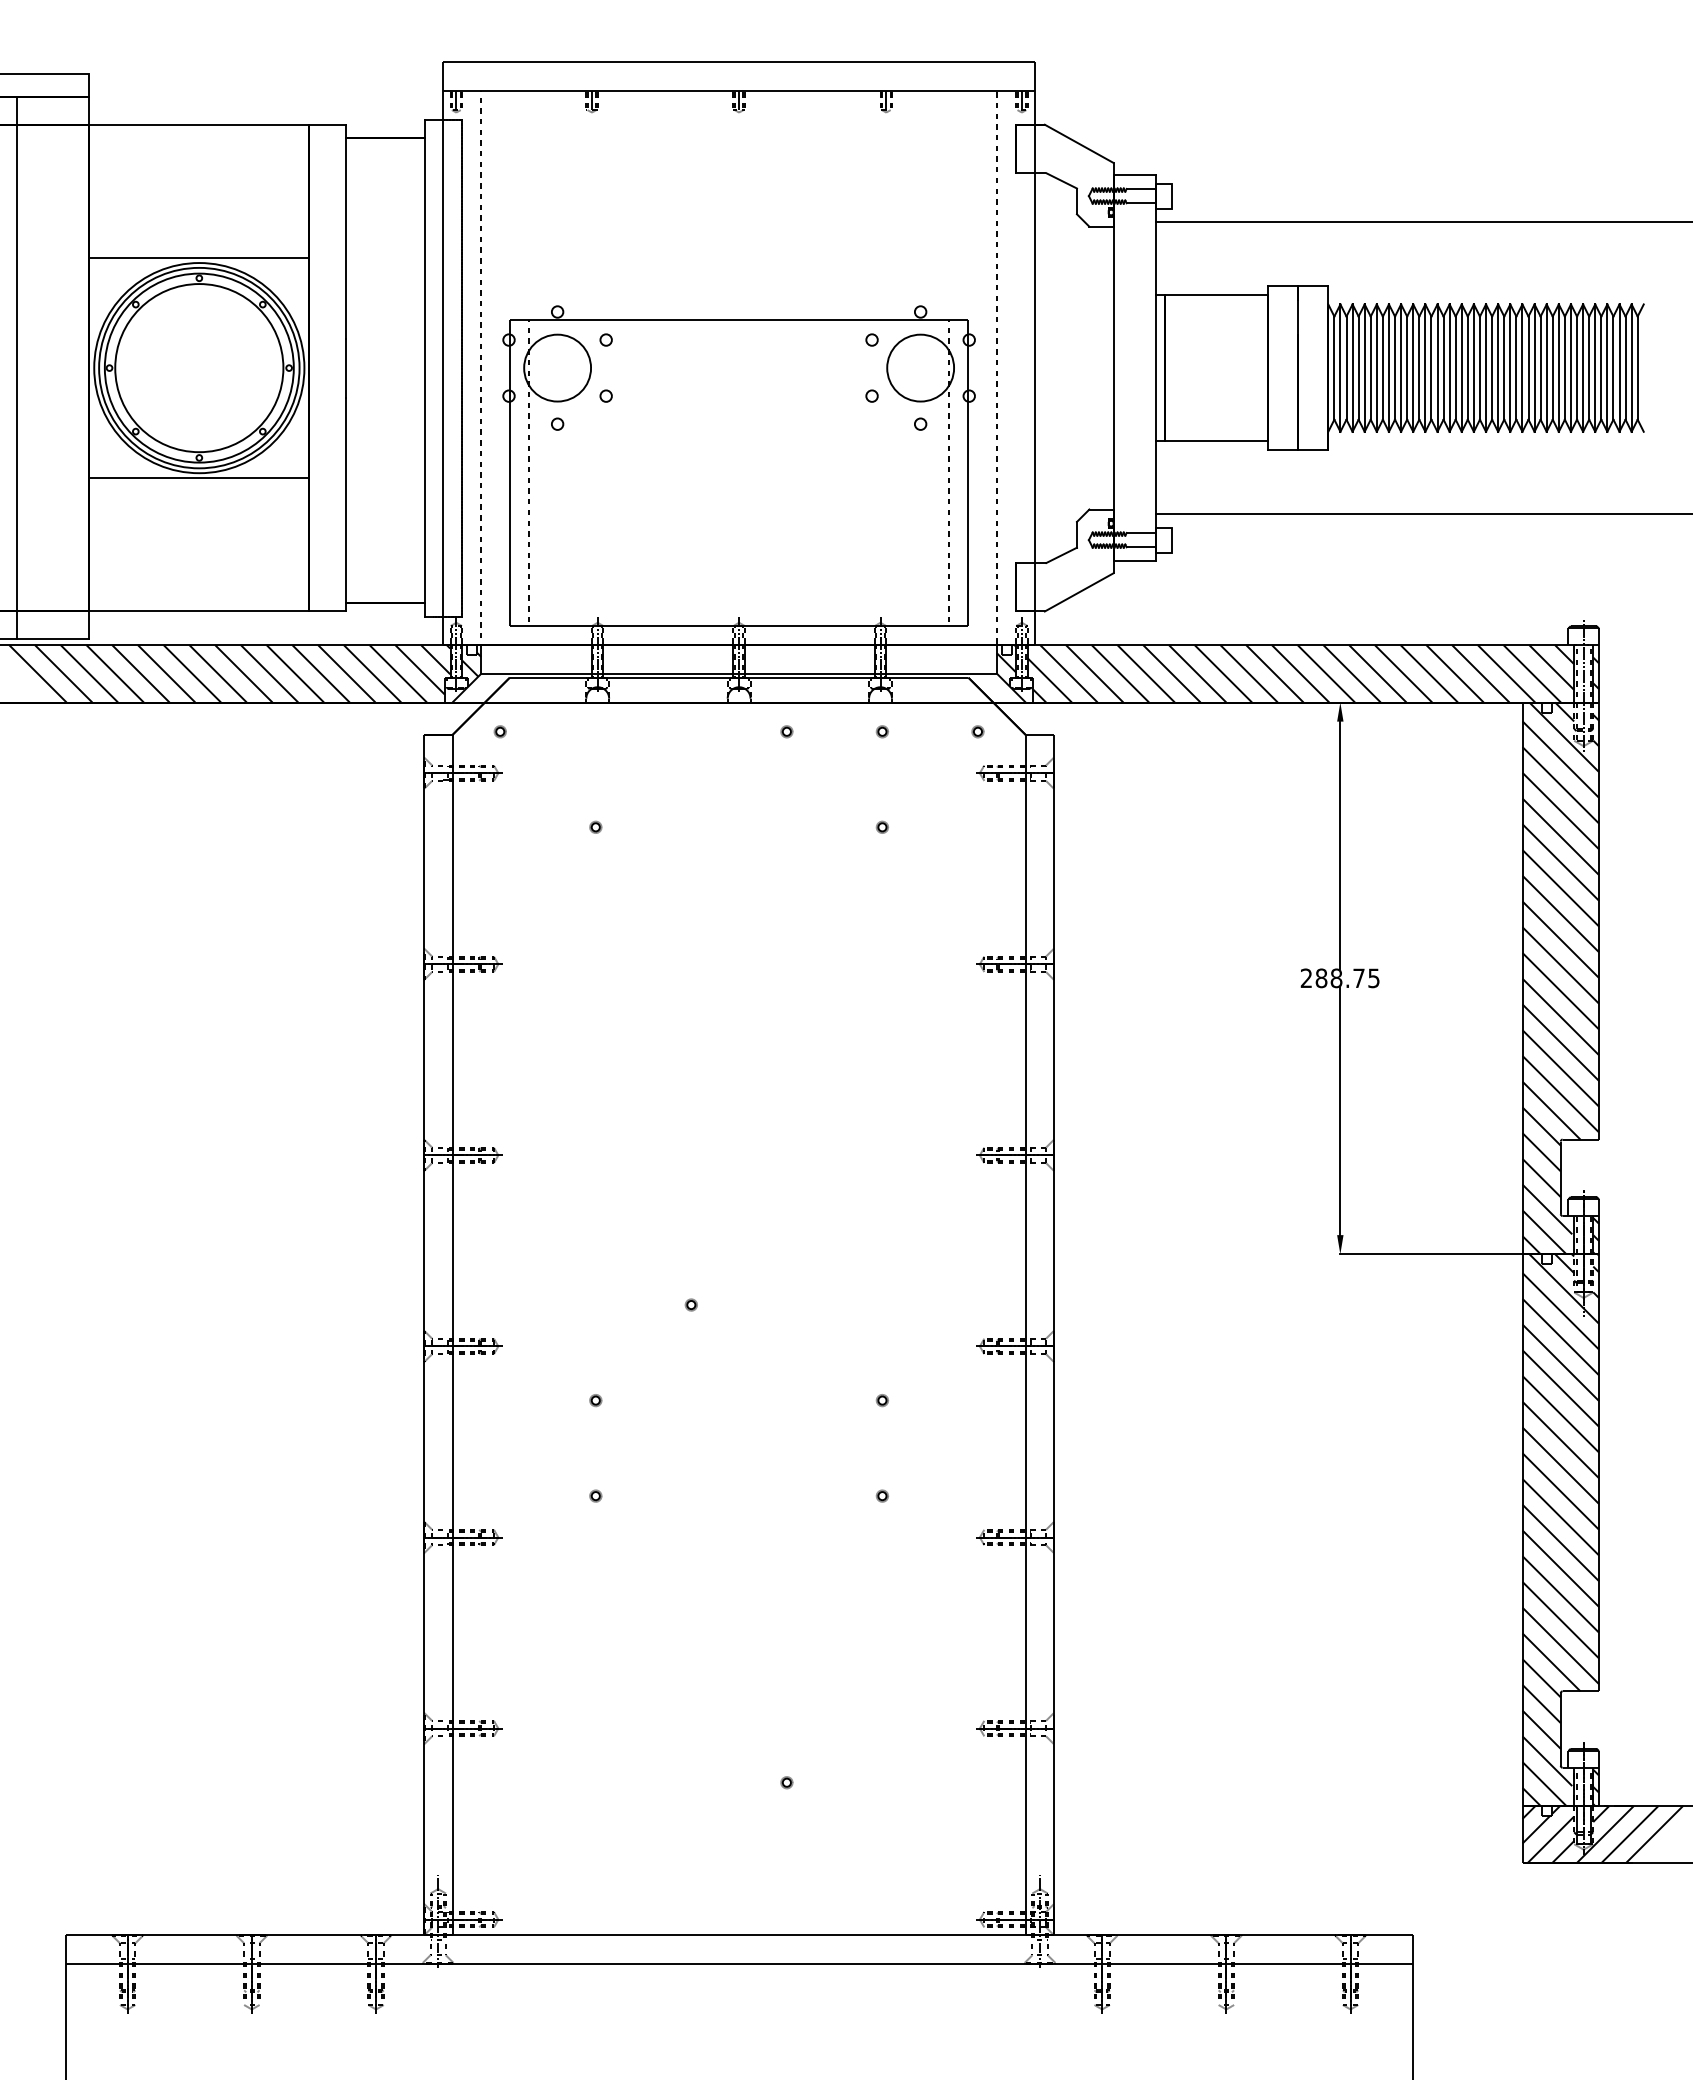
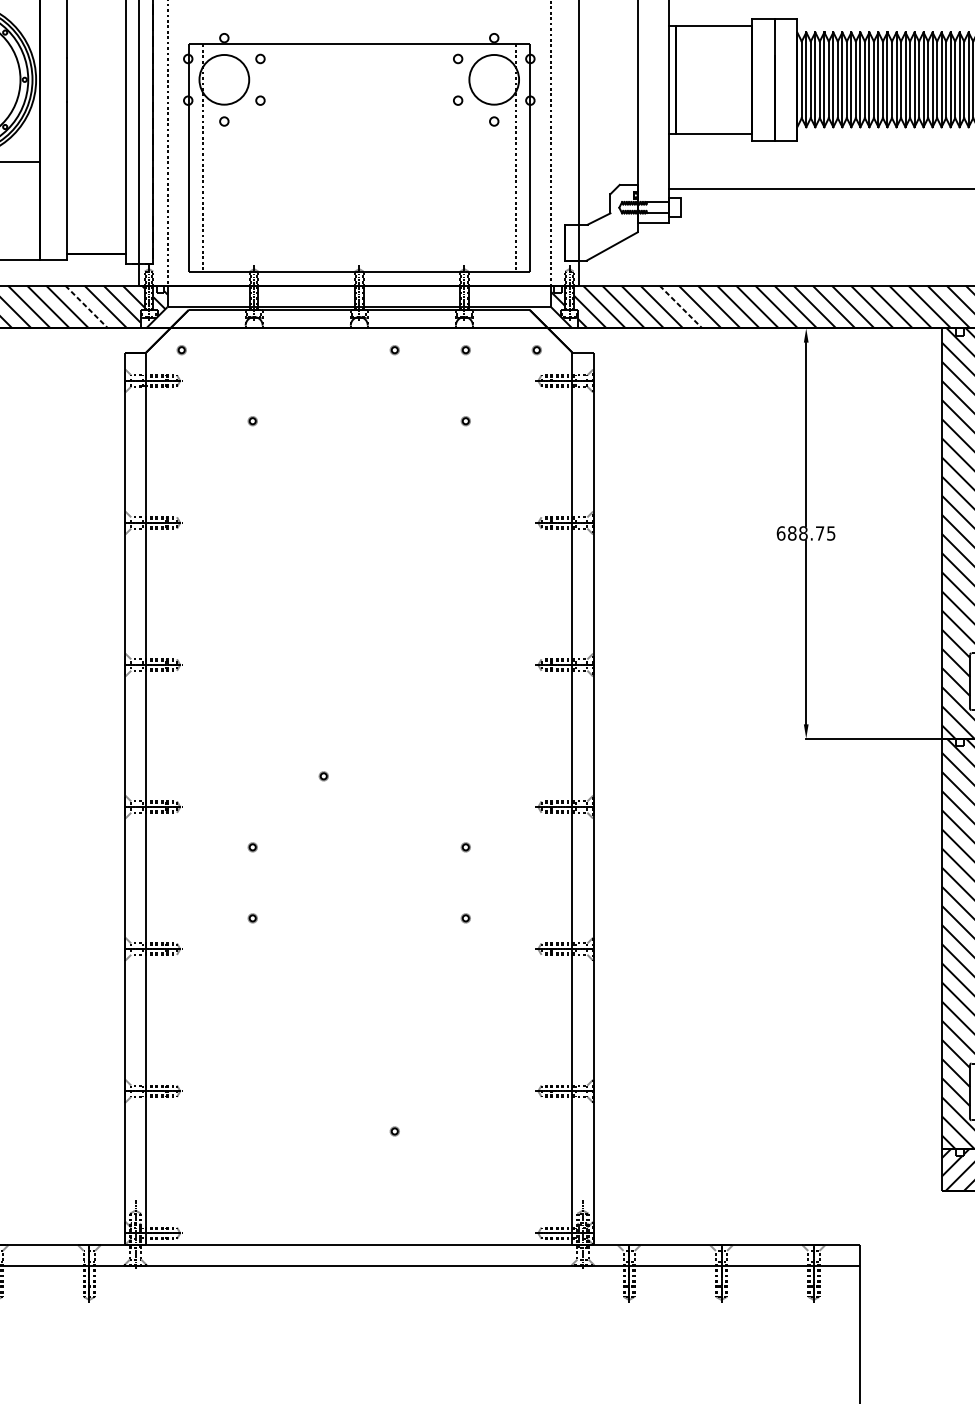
line: (372, 673) -> (86, 306), solid -> dashed
line: (1171, 673) -> (680, 306), solid -> dashed
text: (1306, 978) -> (781, 533), 288.75 -> 688.75

